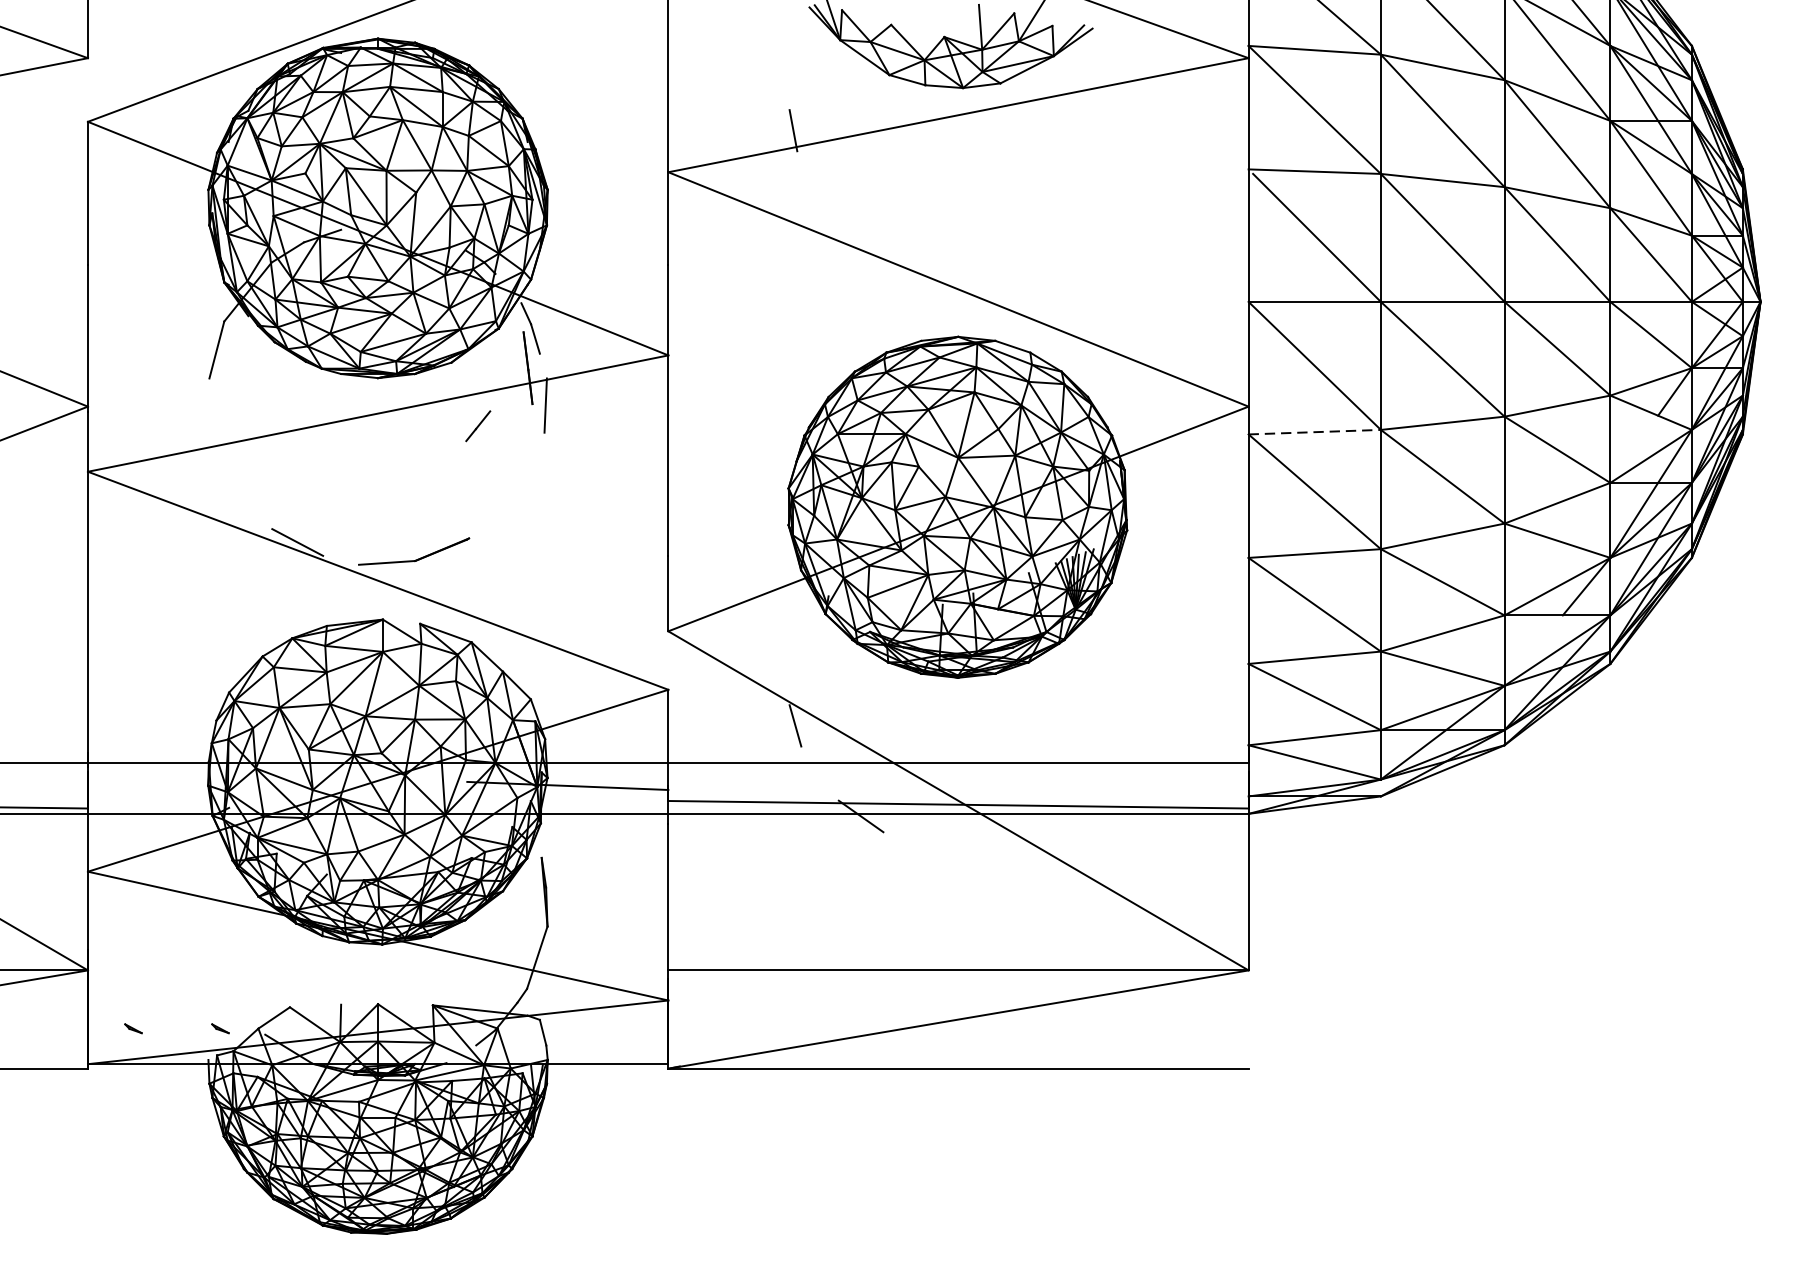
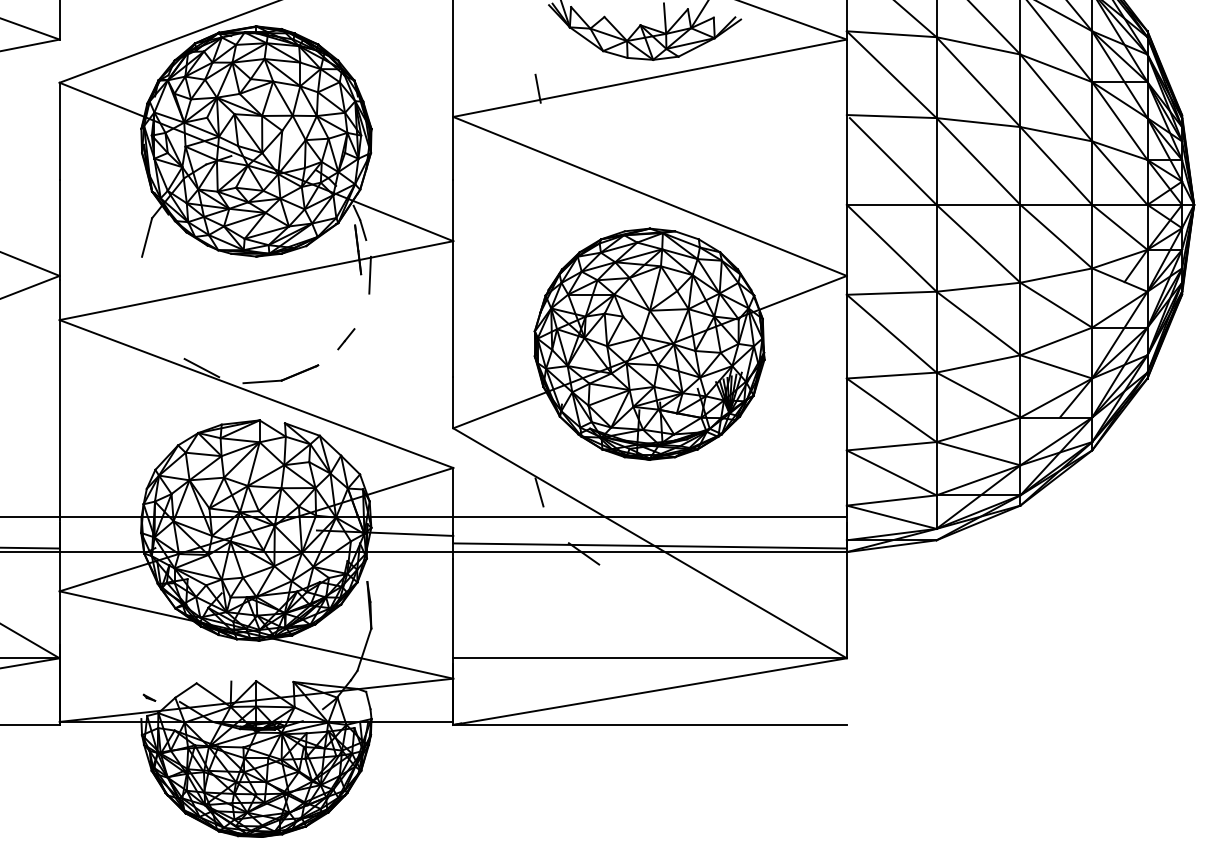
line: (478, 426) -> (346, 339), moved
line: (1314, 432) -> (891, 293), dashed -> solid
part: (133, 1028) -> (90, 697), removed

